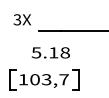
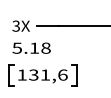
text: (21, 19) -> (20, 25), moved
text: (50, 52) -> (31, 47), moved
text: (49, 79) -> (48, 74), 103,7 -> 131,6

